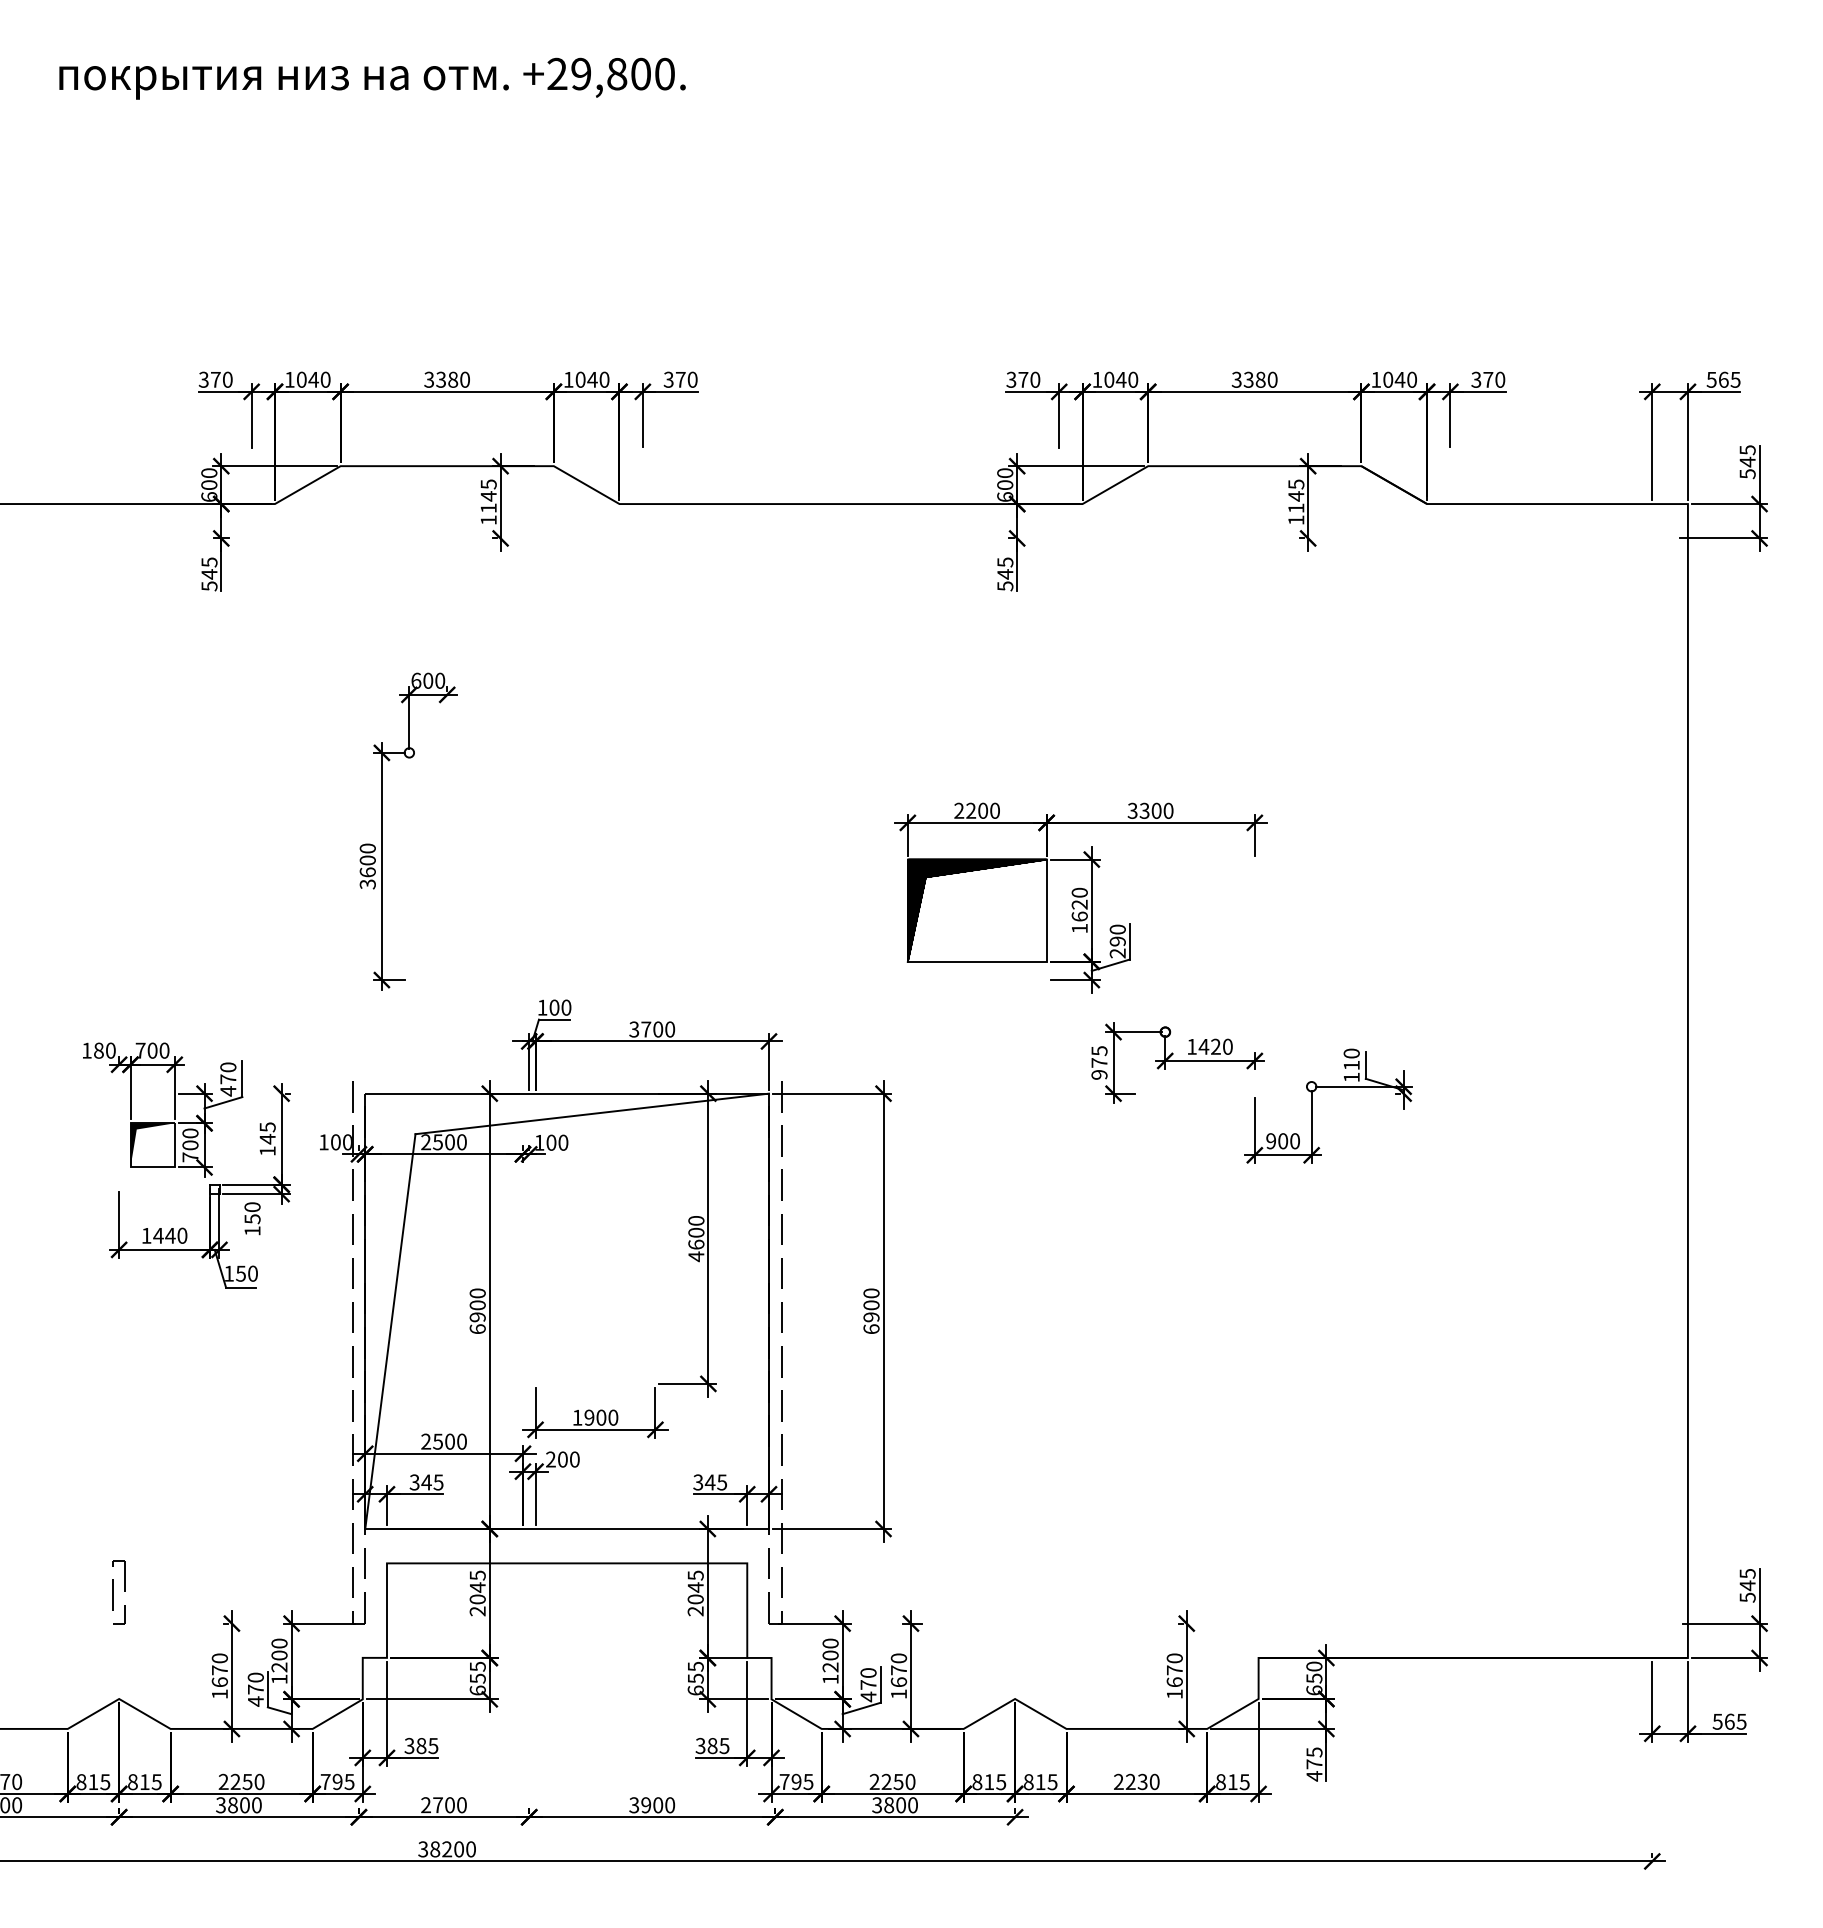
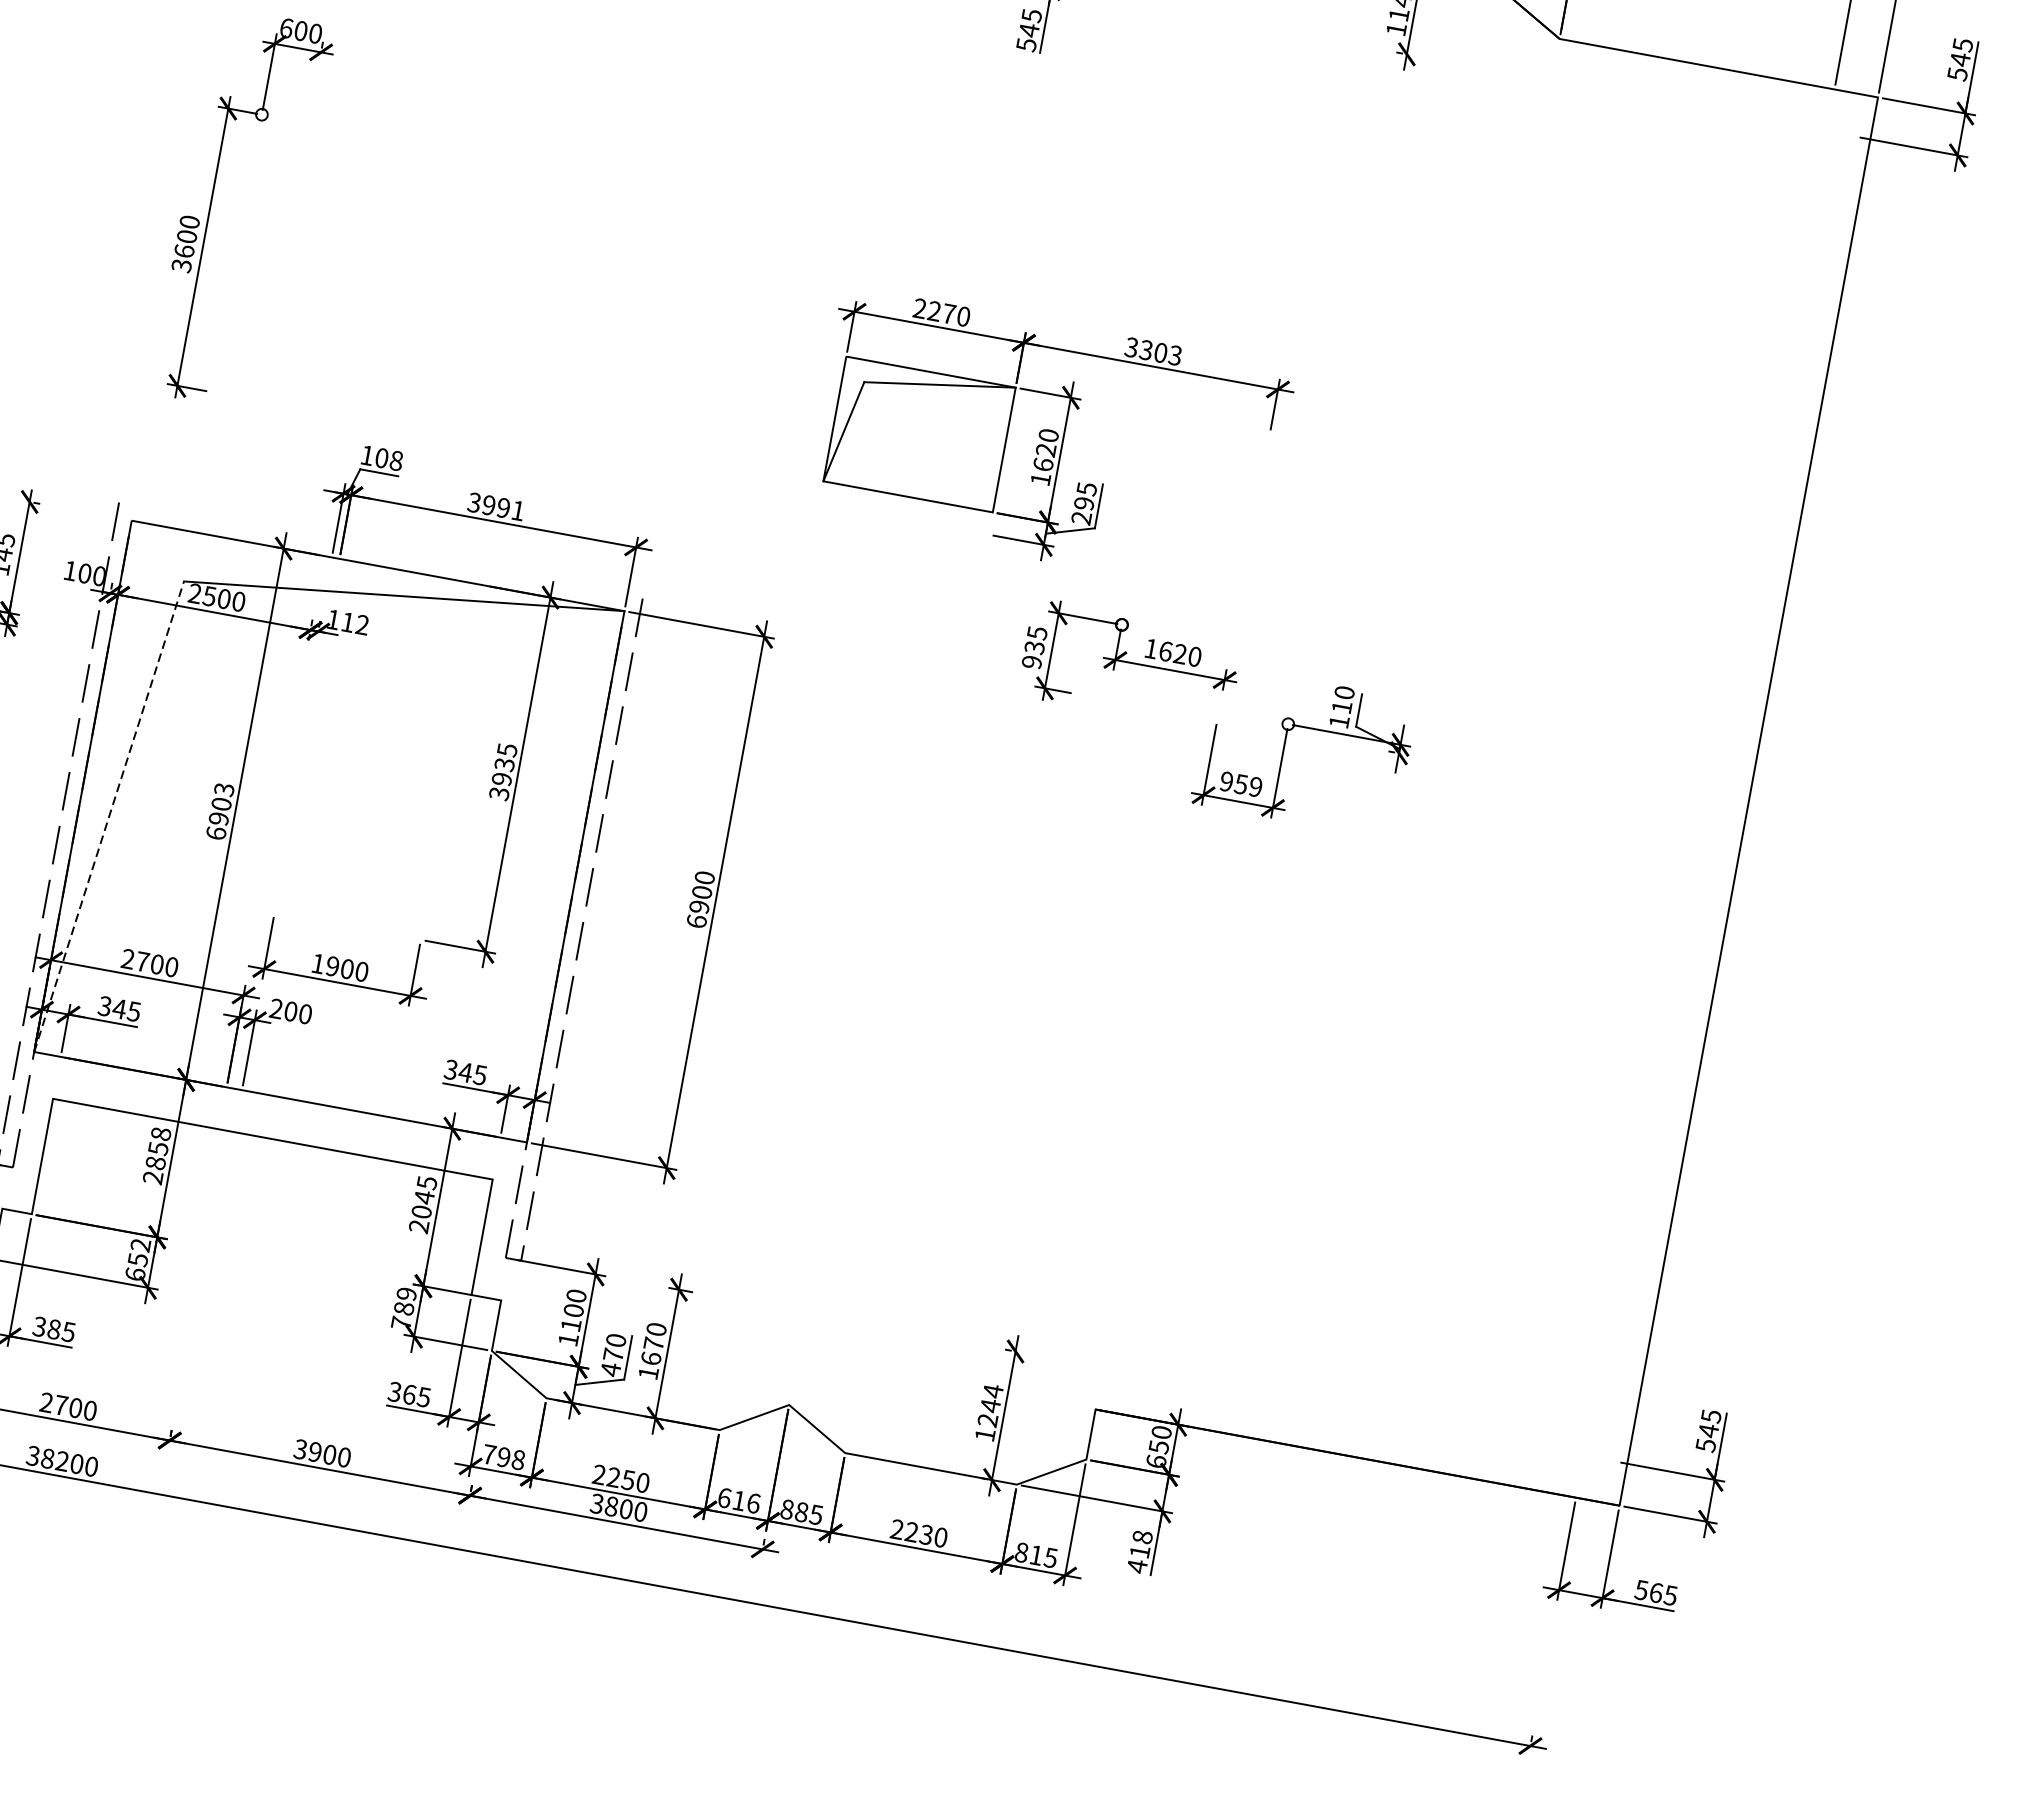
text: (983, 810) -> (949, 313), 2200 -> 2270
text: (1168, 810) -> (1175, 355), 3300 -> 3303
hatch: (976, 910) -> (918, 434), removed
text: (1117, 929) -> (1086, 488), 290 -> 295
text: (566, 1007) -> (396, 460), 100 -> 108
text: (658, 1029) -> (503, 508), 3700 -> 3991
text: (1203, 1046) -> (1165, 650), 1420 -> 1620
text: (1099, 1062) -> (1034, 647), 975 -> 935
text: (1288, 1141) -> (1247, 785), 900 -> 959
text: (557, 1142) -> (355, 623), 100 -> 112
text: (696, 1239) -> (503, 772), 4600 -> 3935
text: (477, 1293) -> (223, 789), 6900 -> 6903
line: (390, 1331) -> (109, 816), solid -> dashed
text: (438, 1441) -> (143, 961), 2500 -> 2700
text: (477, 1587) -> (158, 1148), 2045 -> 2858
text: (477, 1666) -> (140, 1244), 655 -> 652
text: (830, 1667) -> (570, 1325), 1200 -> 1100
text: (1174, 1670) -> (990, 1405), 1670 -> 1244
text: (695, 1678) -> (403, 1308), 655 -> 789
text: (712, 1745) -> (409, 1394), 385 -> 365
text: (1314, 1758) -> (1141, 1544), 475 -> 418
text: (808, 1781) -> (518, 1459), 795 -> 798
text: (989, 1782) -> (739, 1501), 815 -> 616
text: (1040, 1782) -> (801, 1512), 815 -> 885

